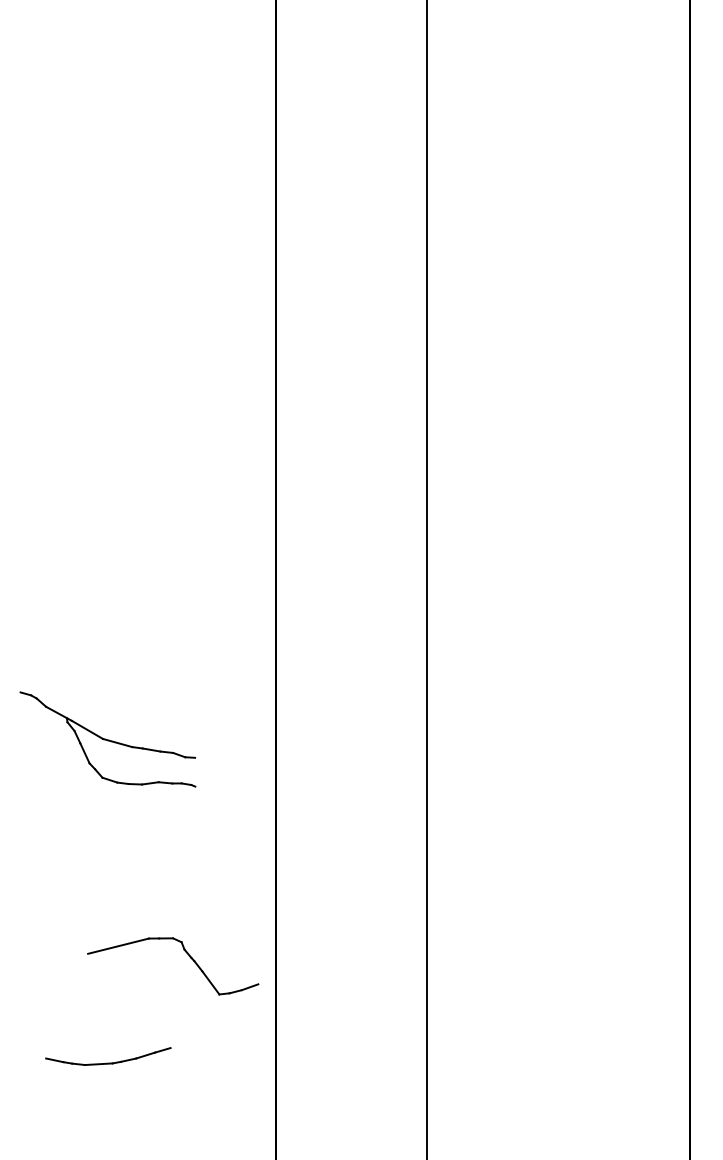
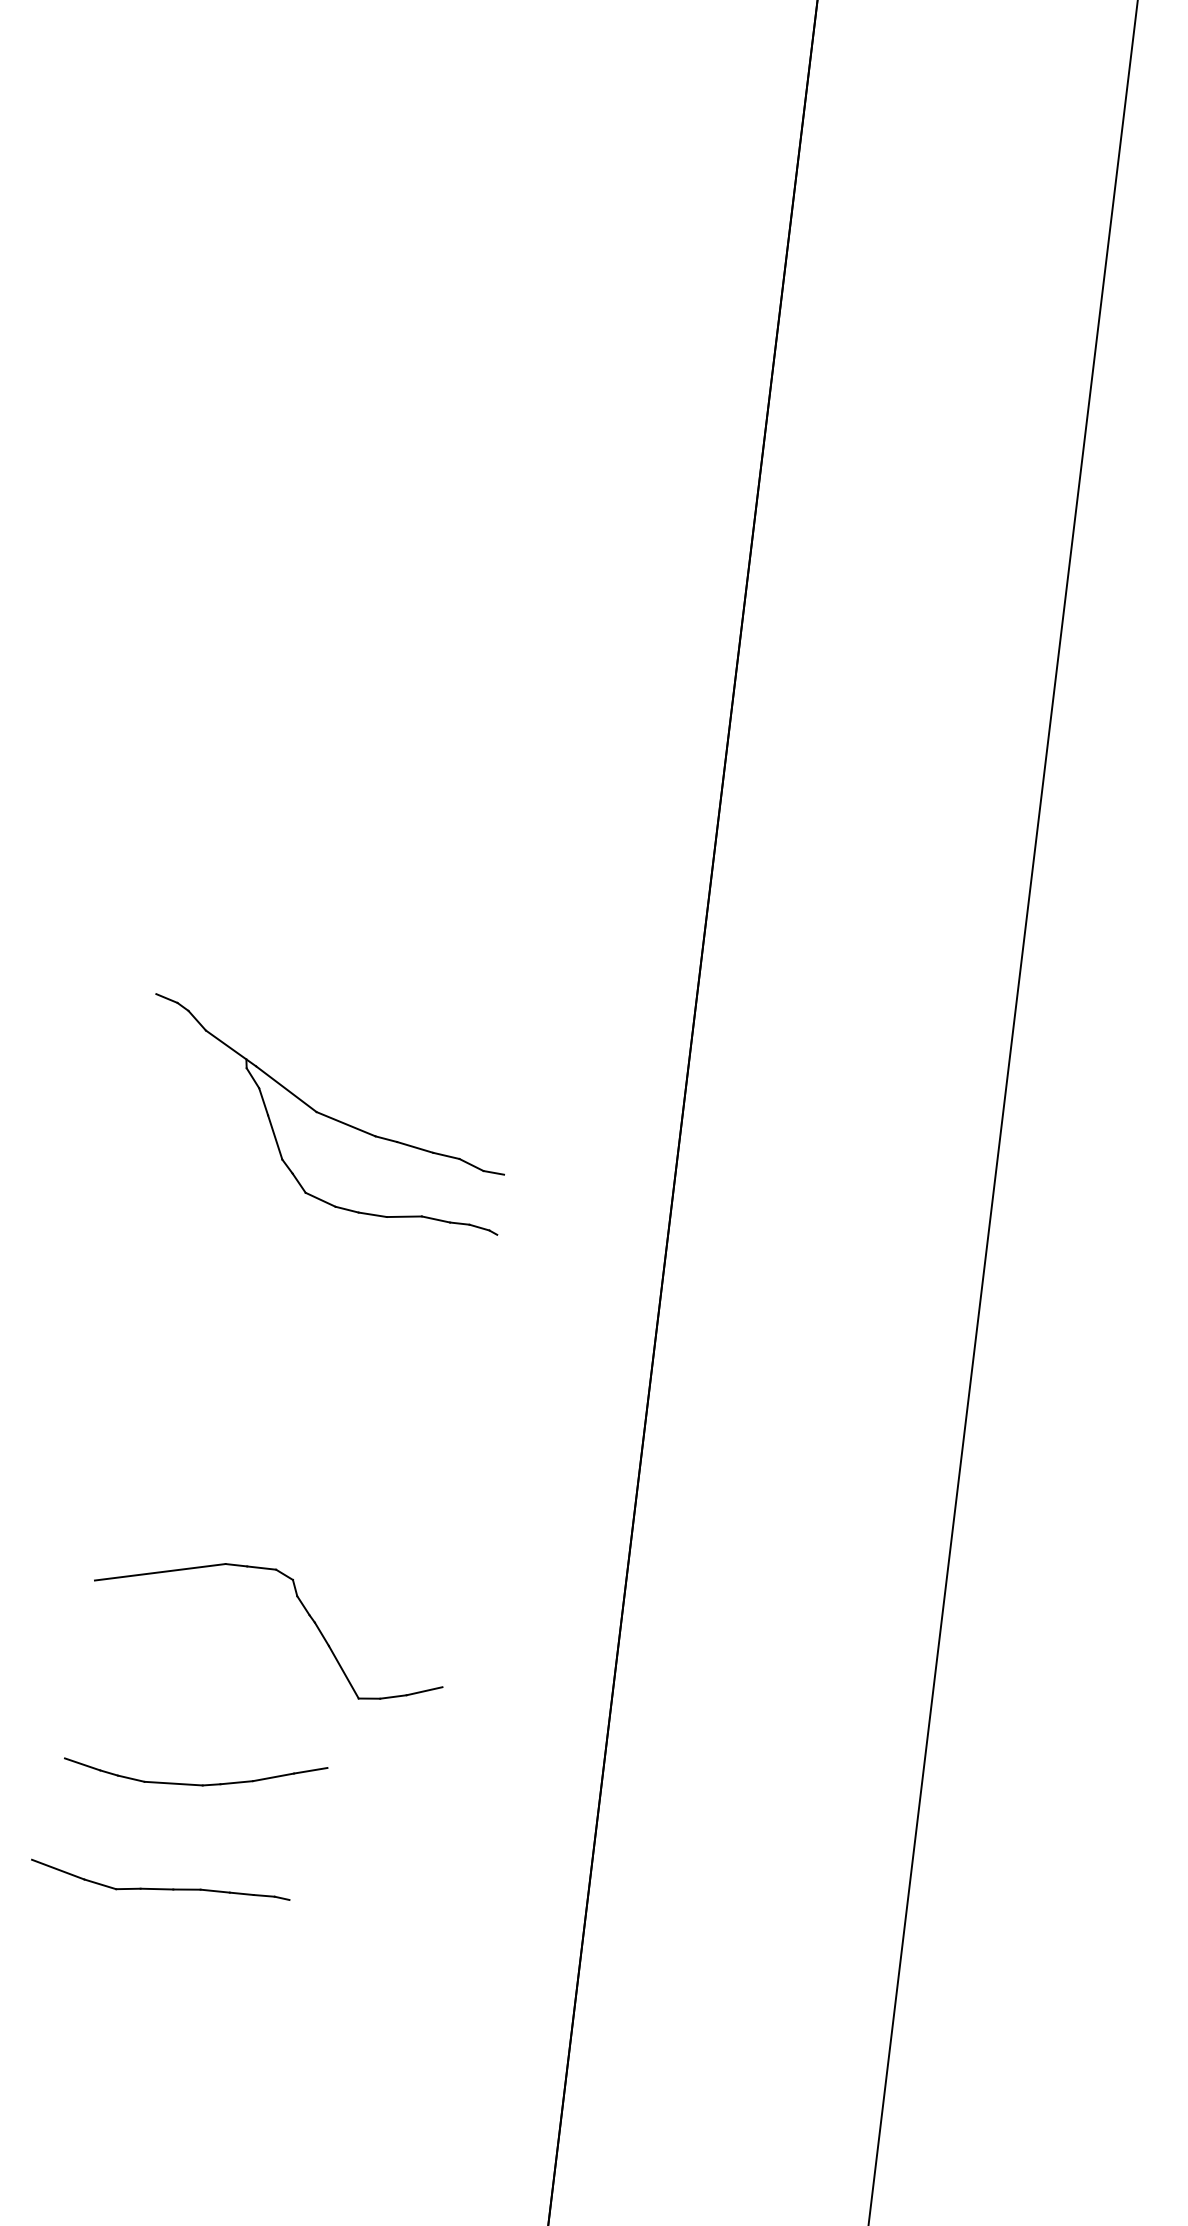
part: (189, 957) -> (305, 1613), moved
part: (108, 1056) -> (195, 1769), moved
part: (73, 1112) -> (160, 1884), added

